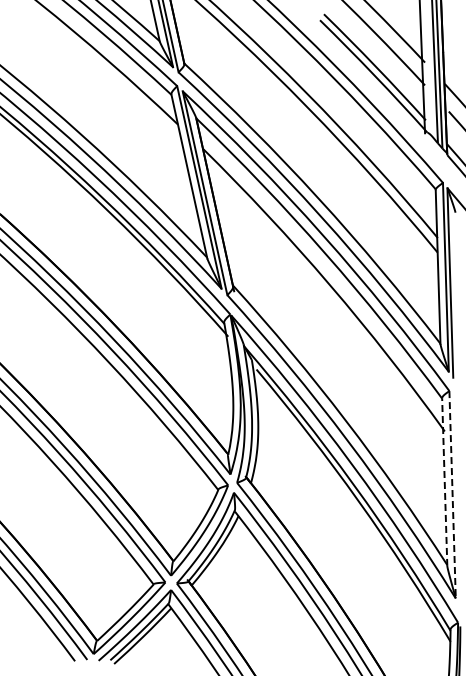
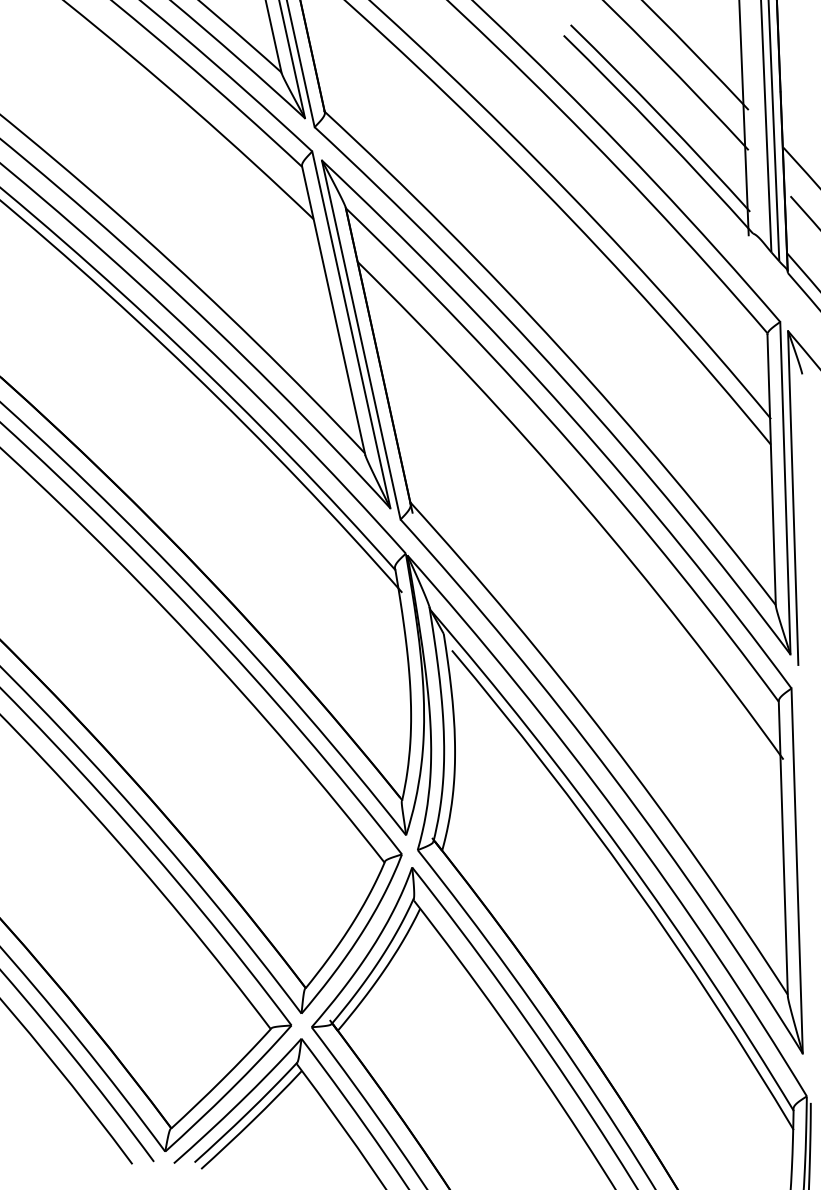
line: (444, 482) -> (782, 849), dashed -> solid
line: (452, 494) -> (796, 870), dashed -> solid

